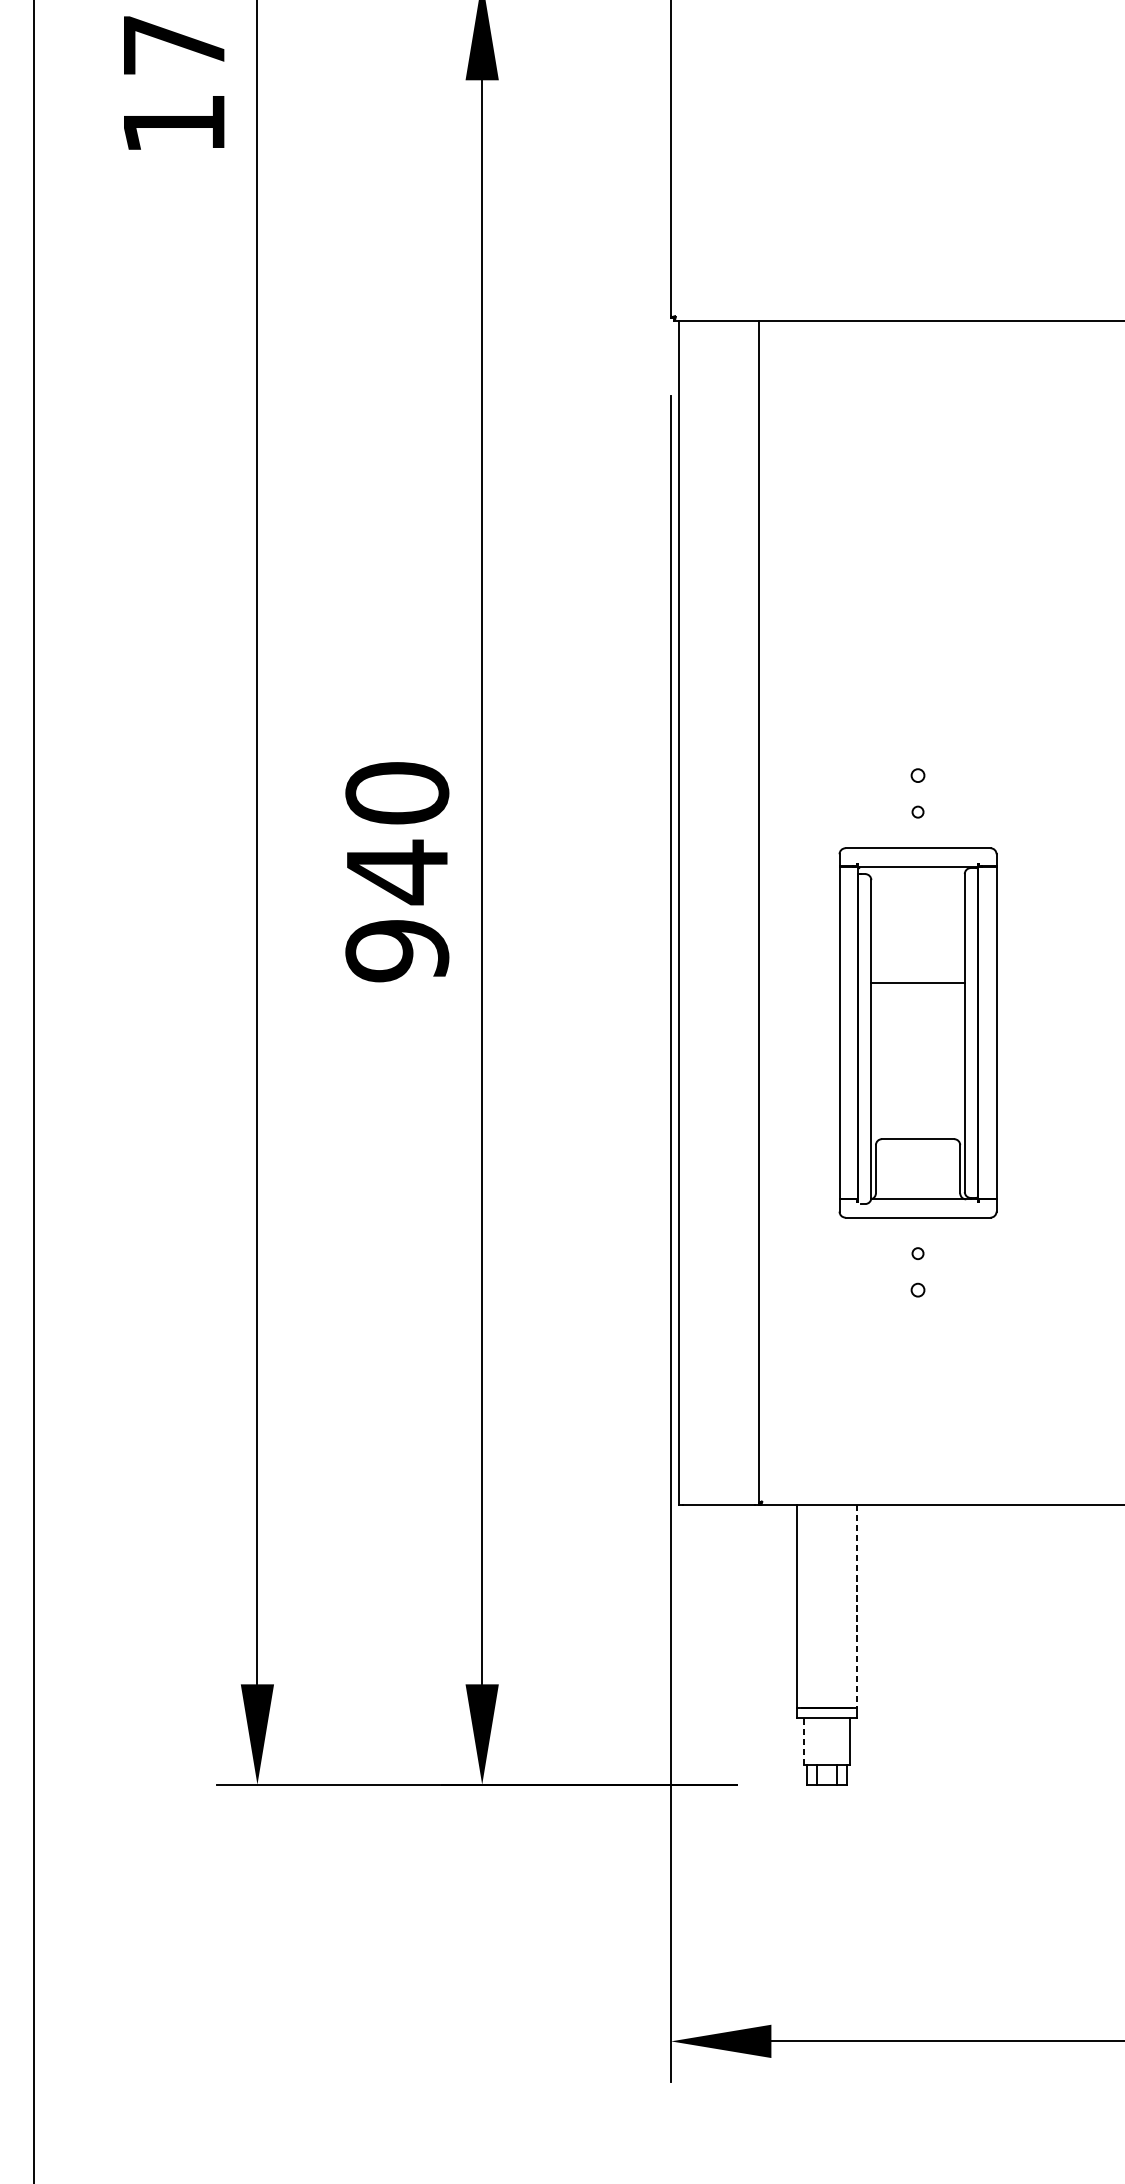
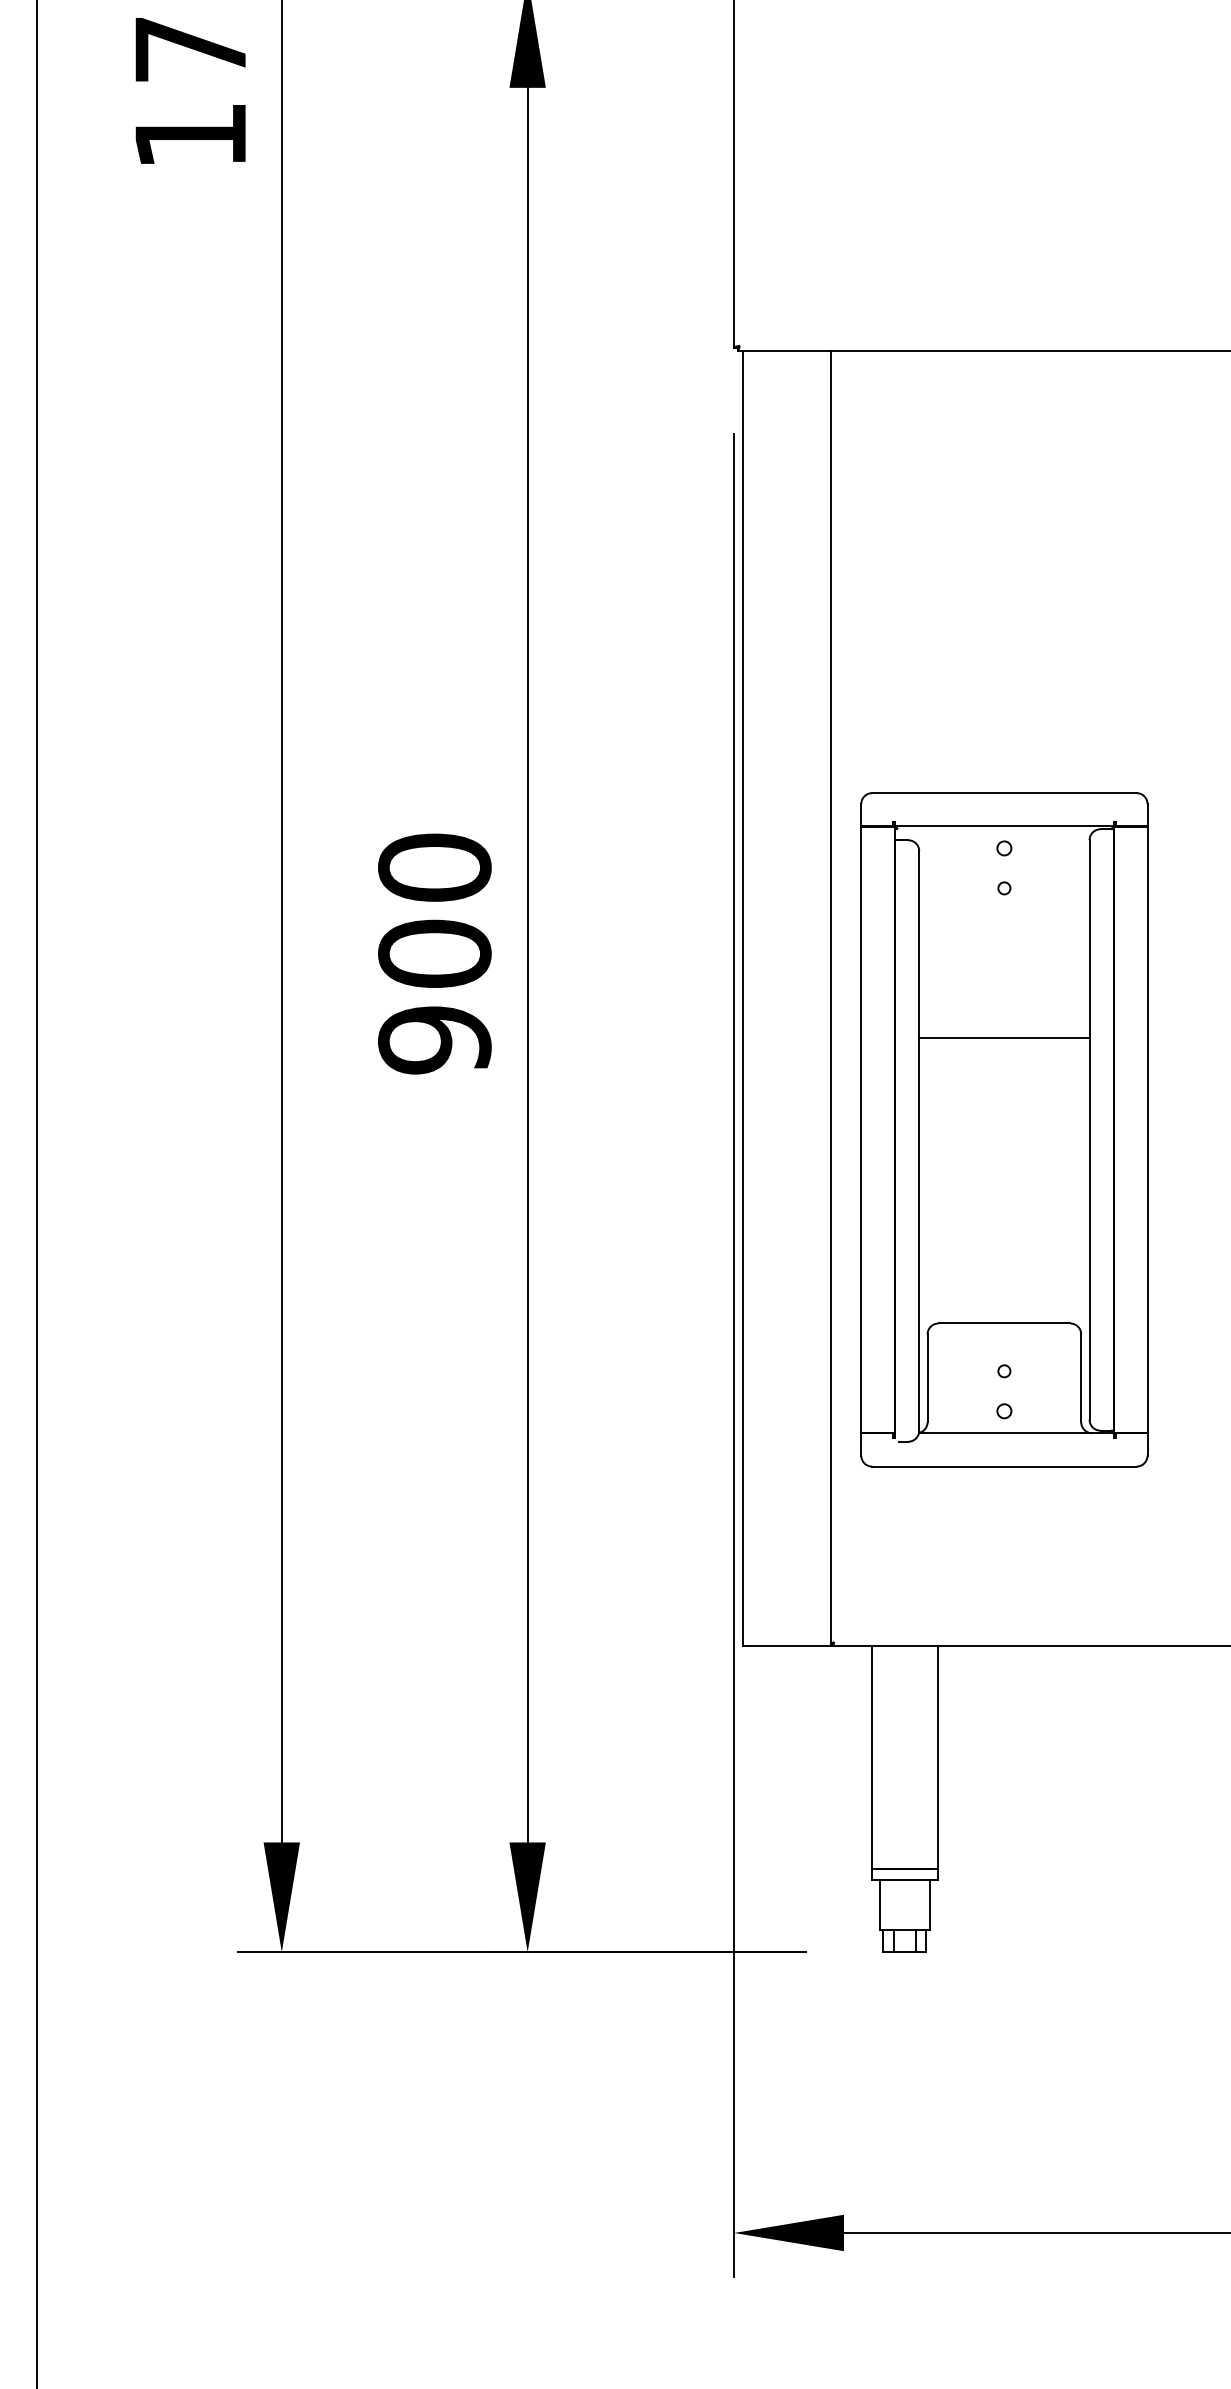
text: (397, 872) -> (434, 954), 940 -> 900
part: (918, 1032) -> (1004, 1129), size x1.67
line: (856, 1606) -> (937, 1757), dashed -> solid
line: (803, 1741) -> (879, 1905), dashed -> solid

